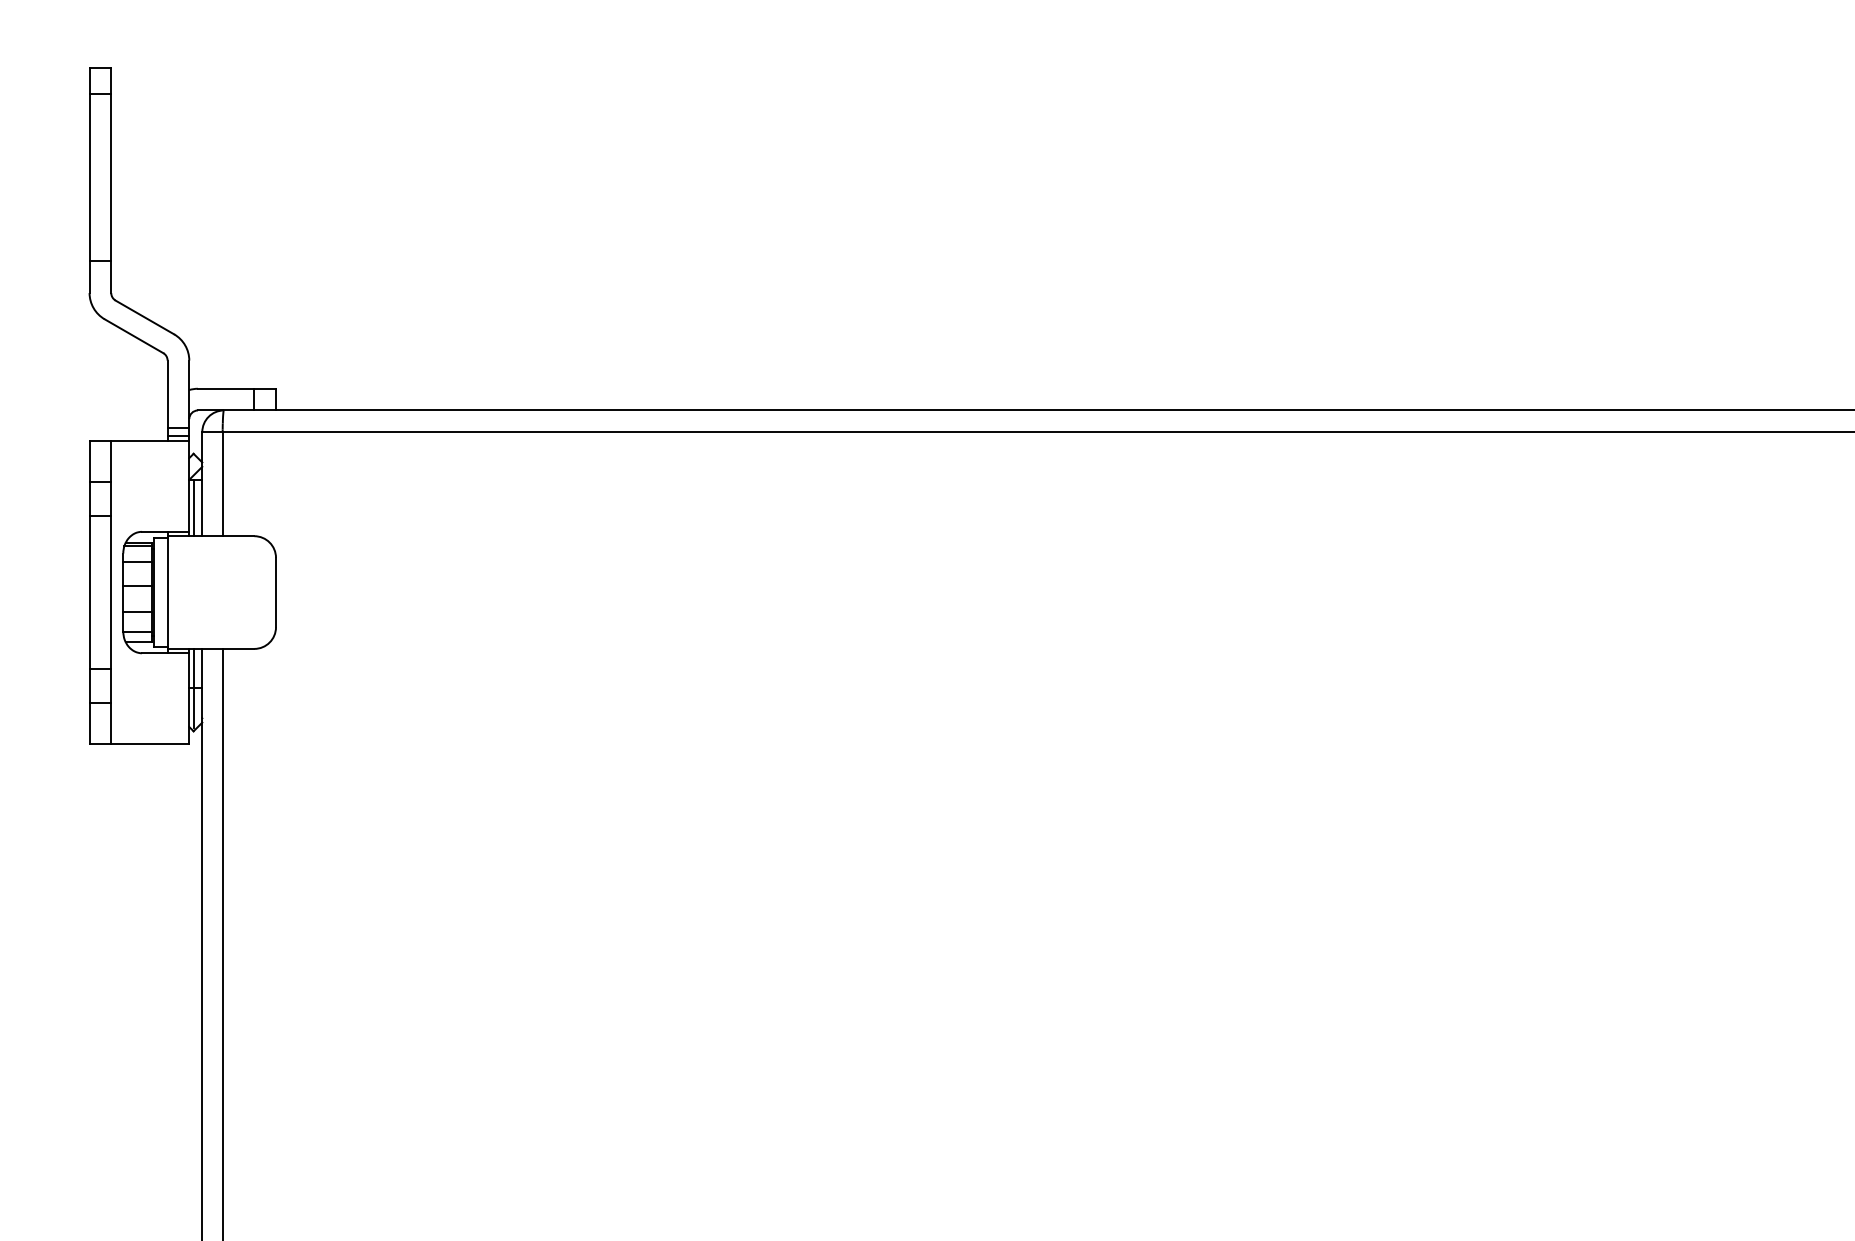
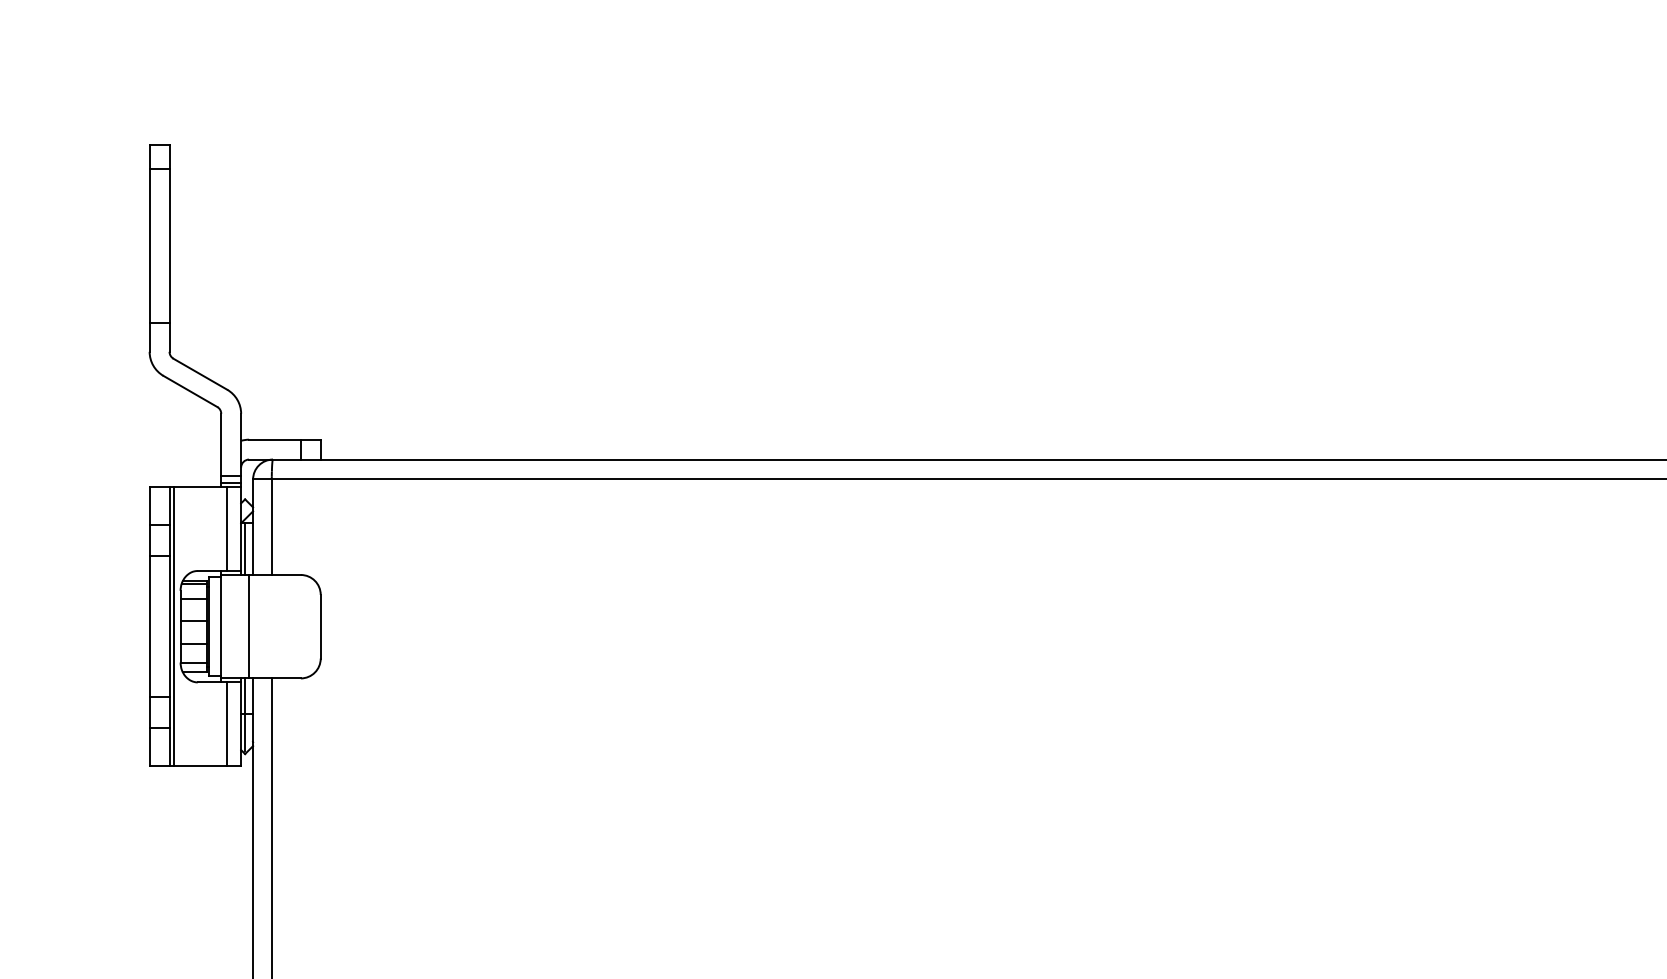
line: (174, 485) -> (227, 528), added
line: (115, 592) -> (173, 626), added
line: (197, 592) -> (248, 626), added
line: (174, 698) -> (227, 723), added

